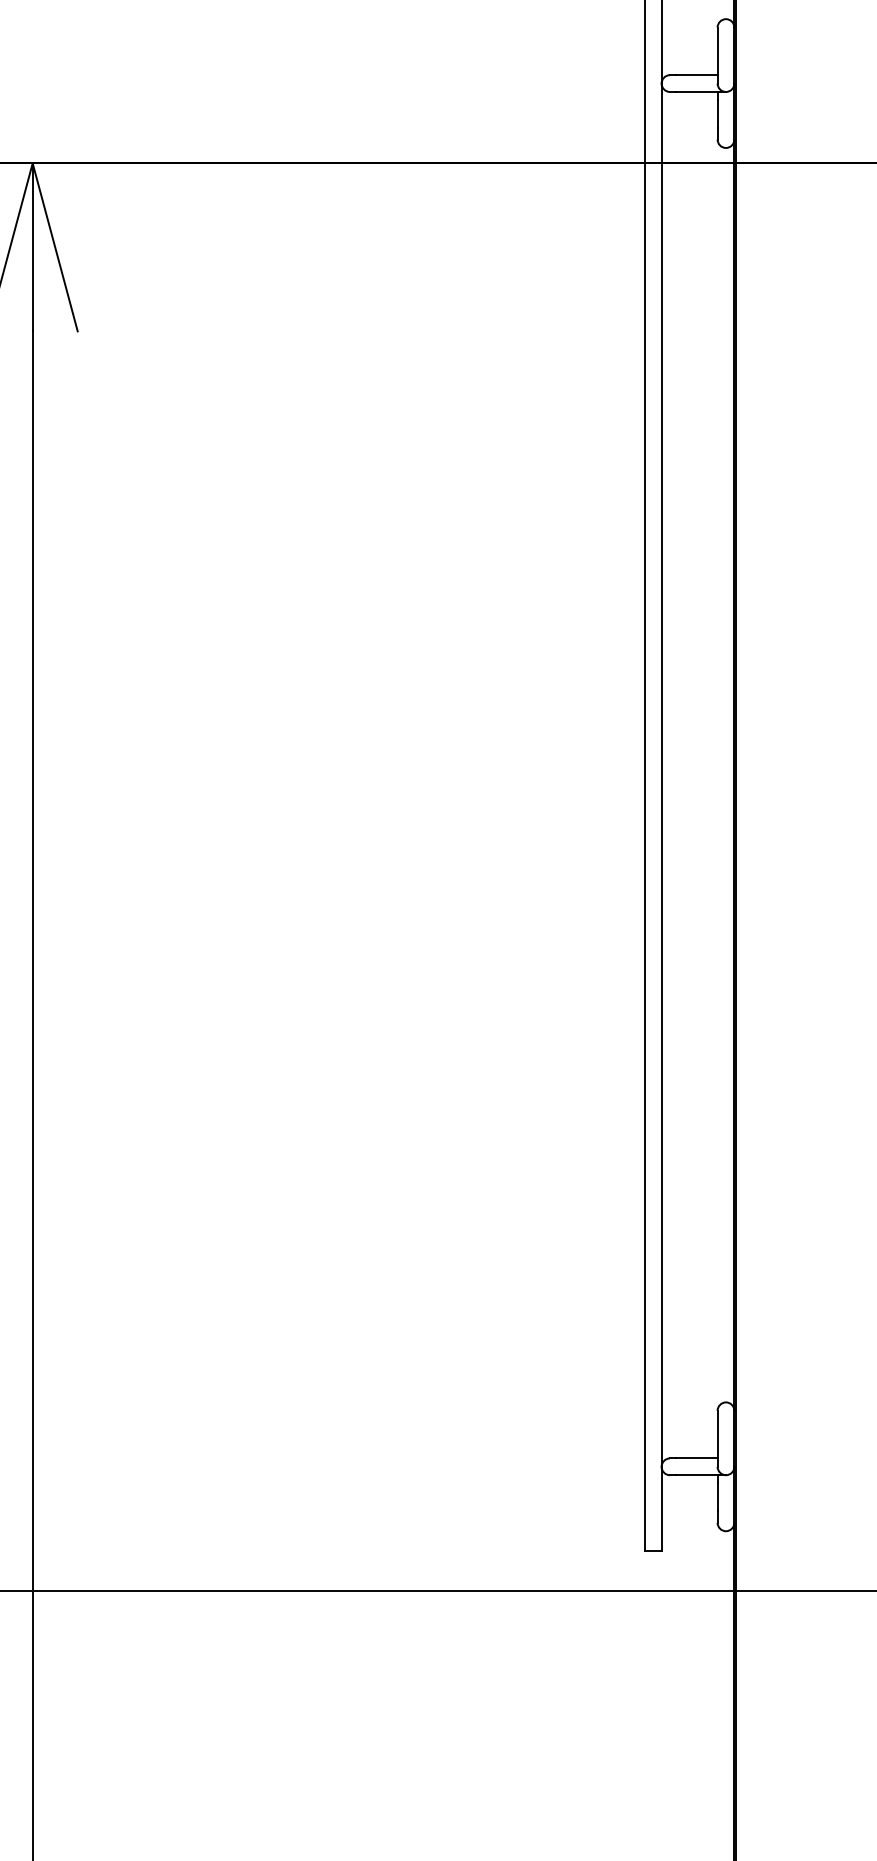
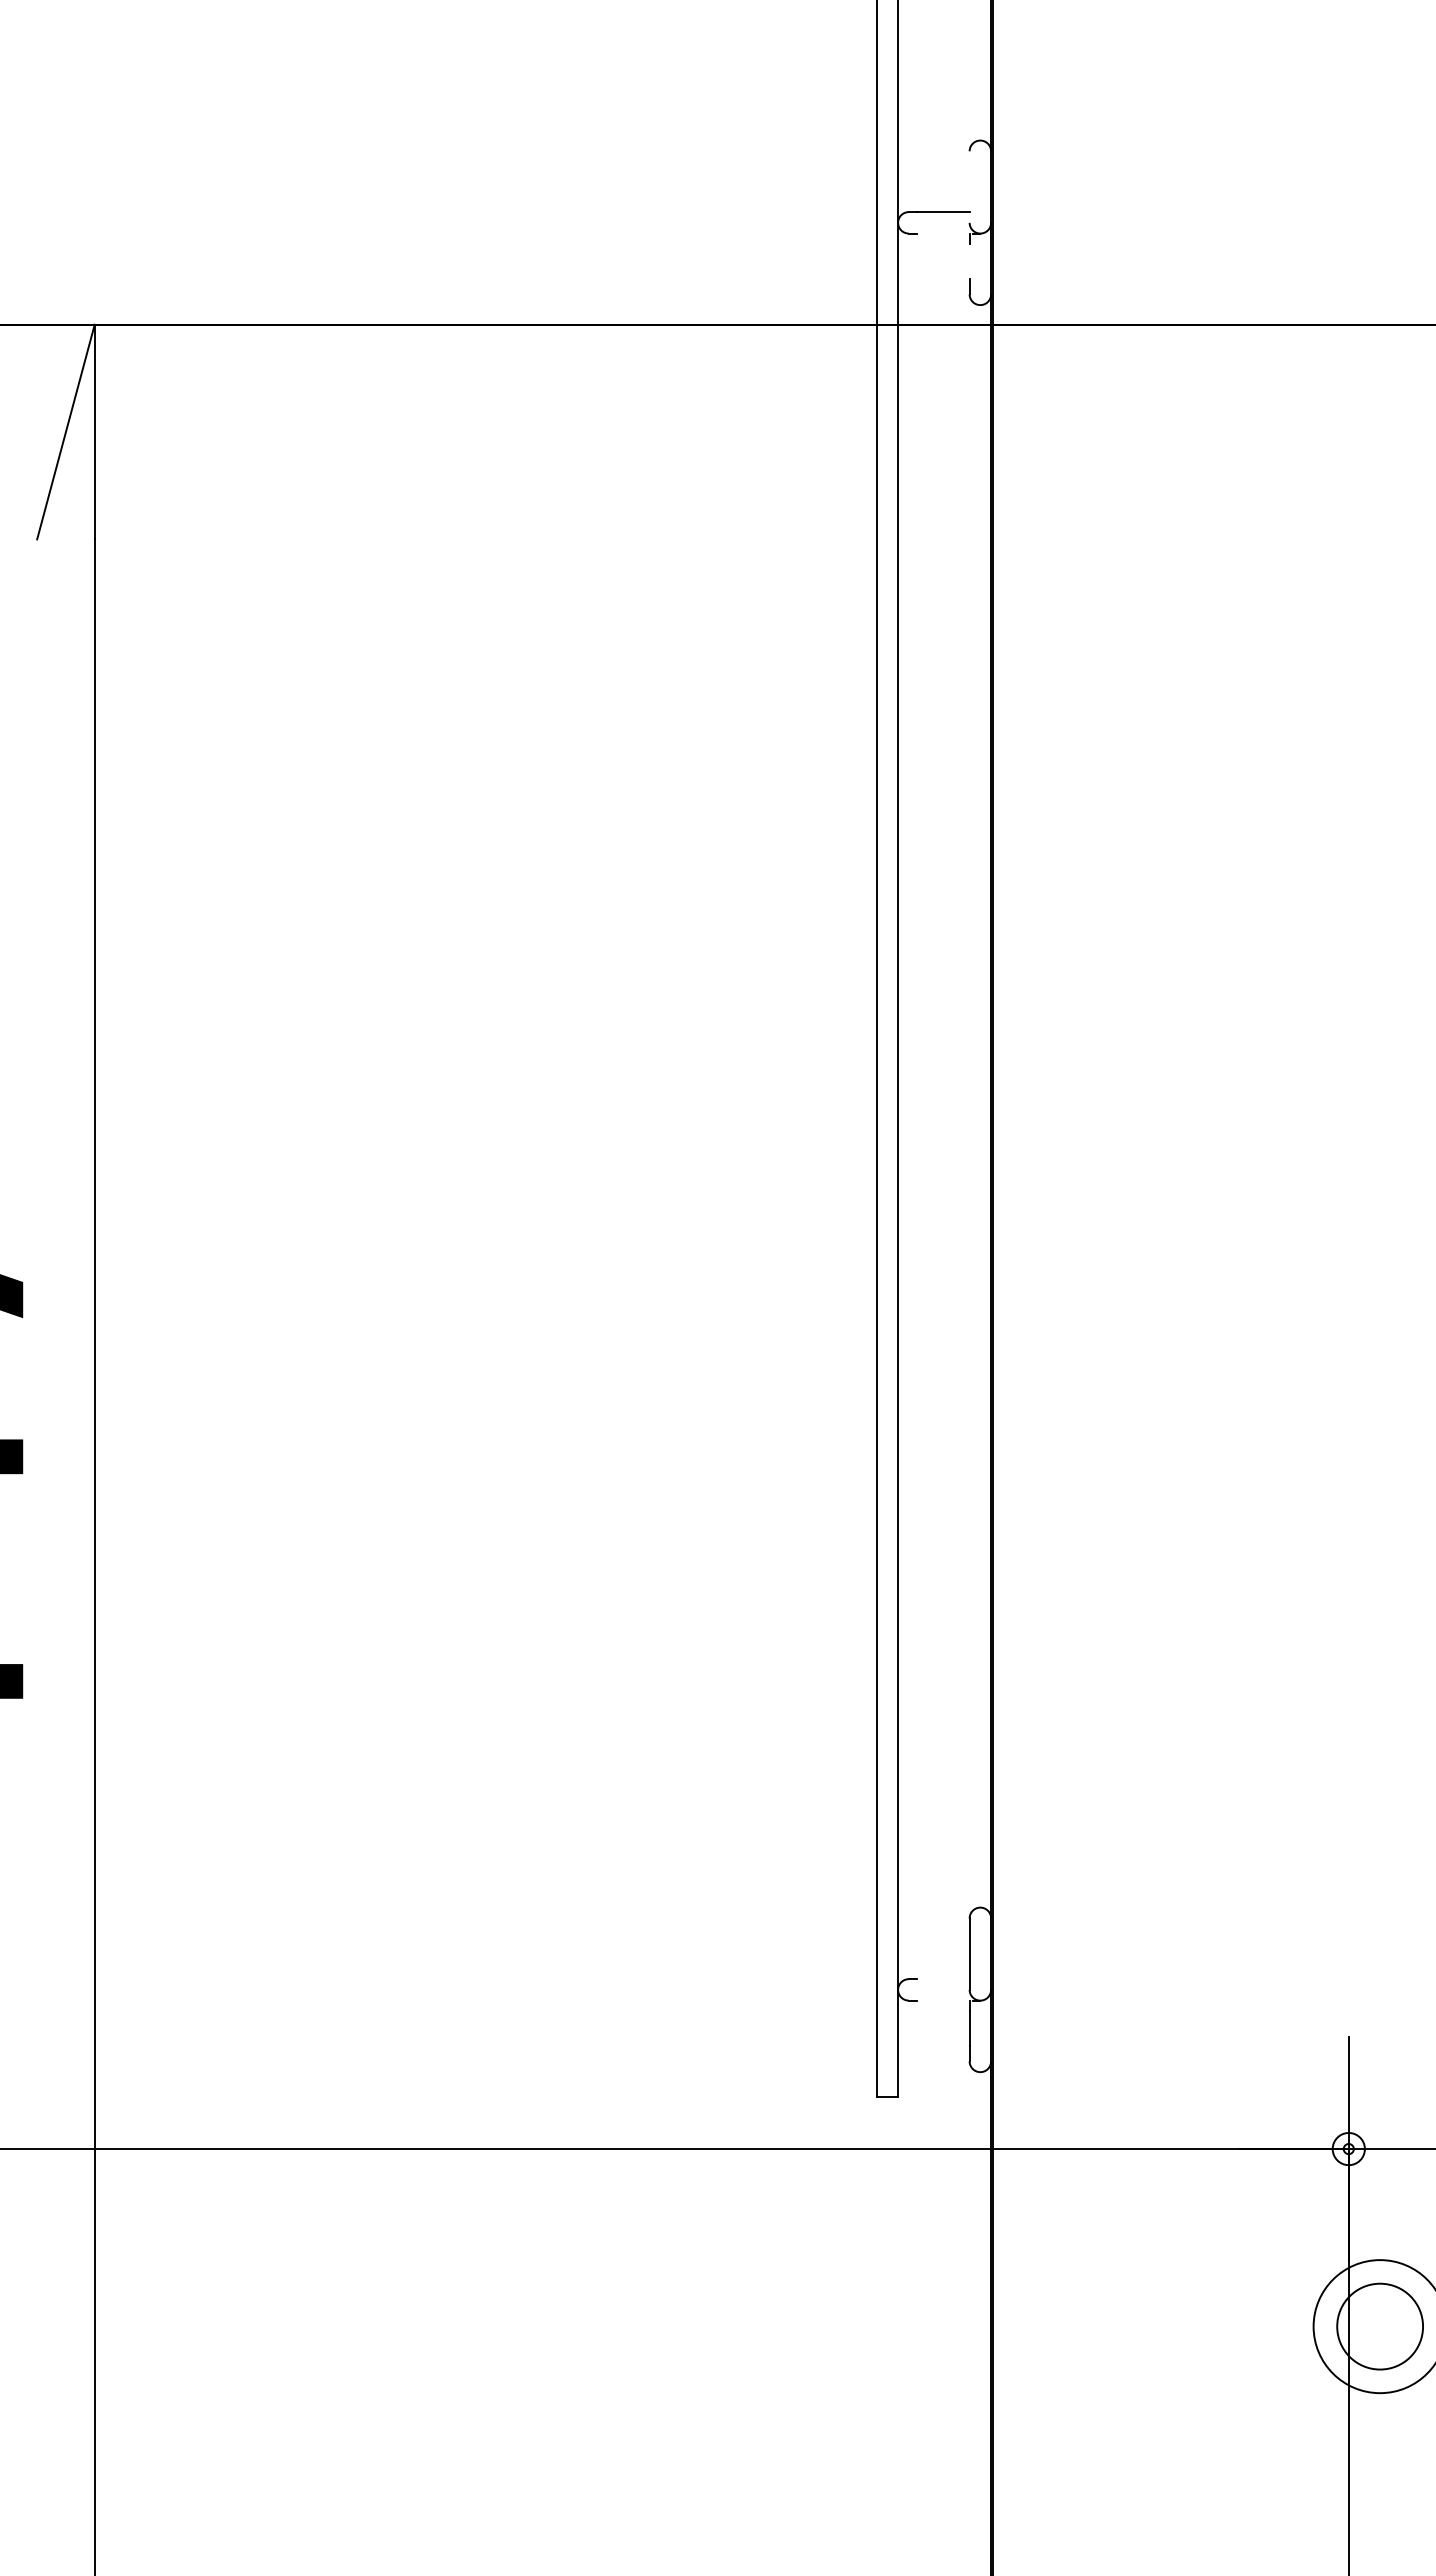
line: (717, 55) -> (969, 186), removed
line: (697, 91) -> (944, 233), removed
line: (717, 113) -> (969, 261), removed
line: (55, 246) -> (123, 431), removed
line: (696, 1458) -> (942, 1979), removed
line: (697, 1475) -> (944, 2000), removed

